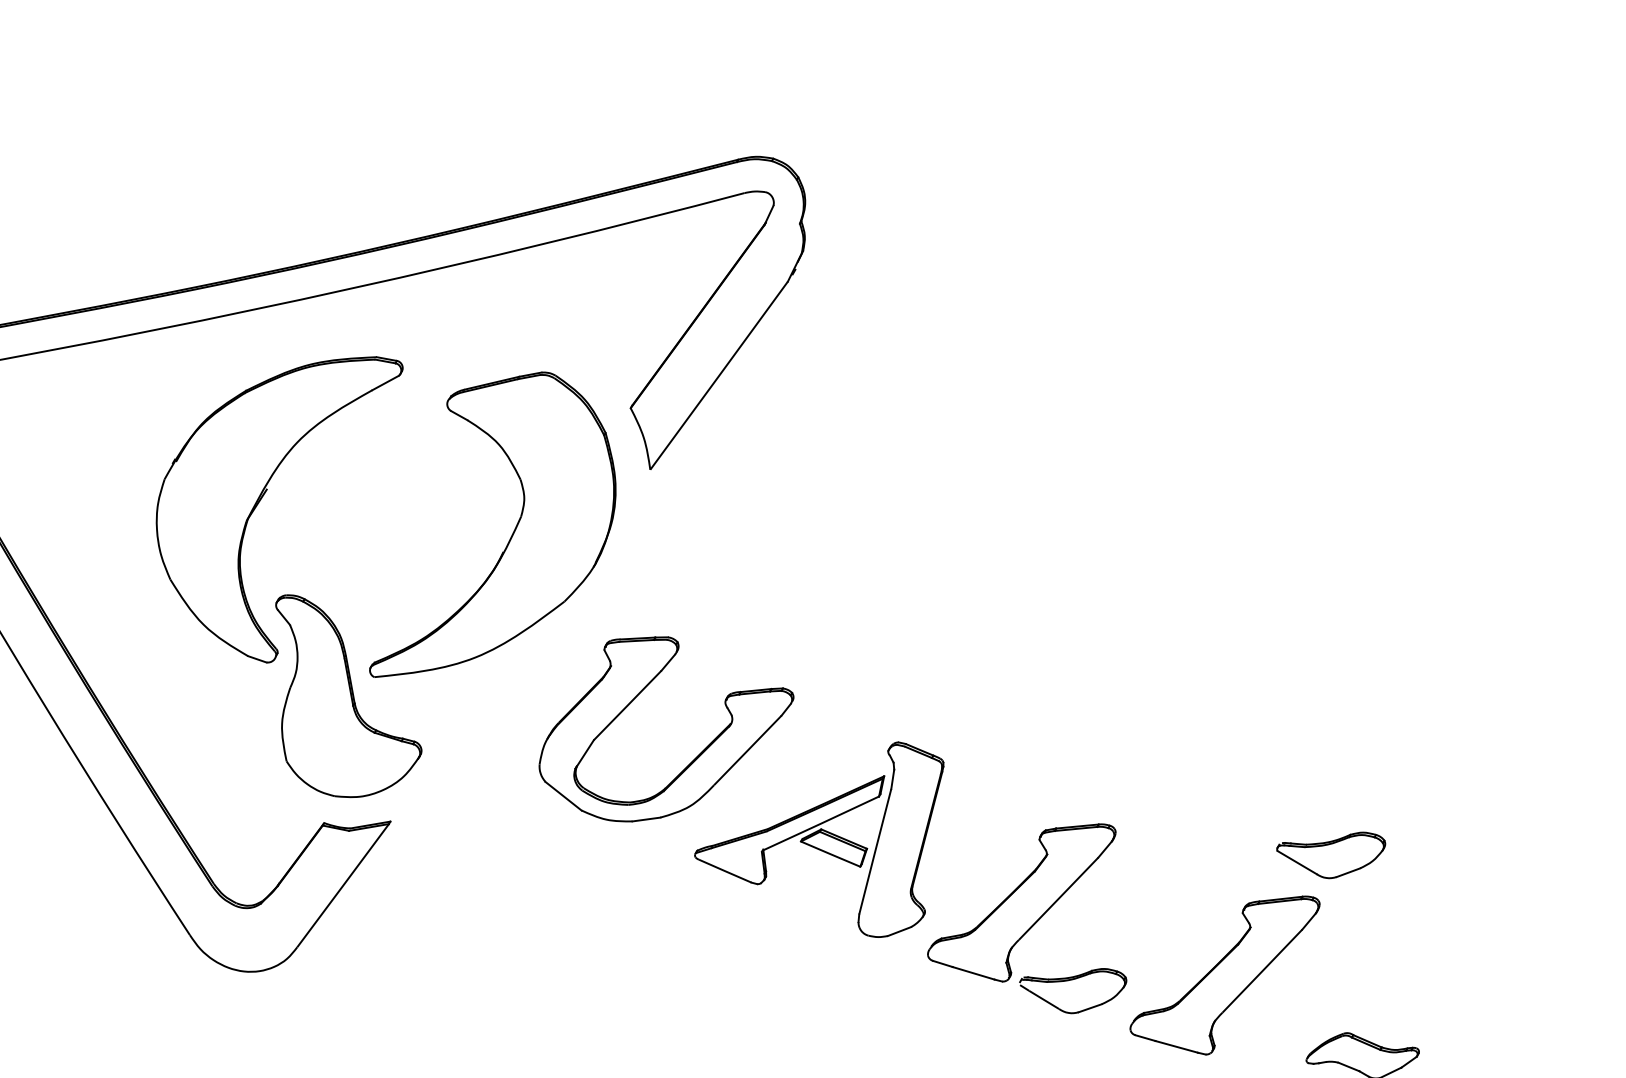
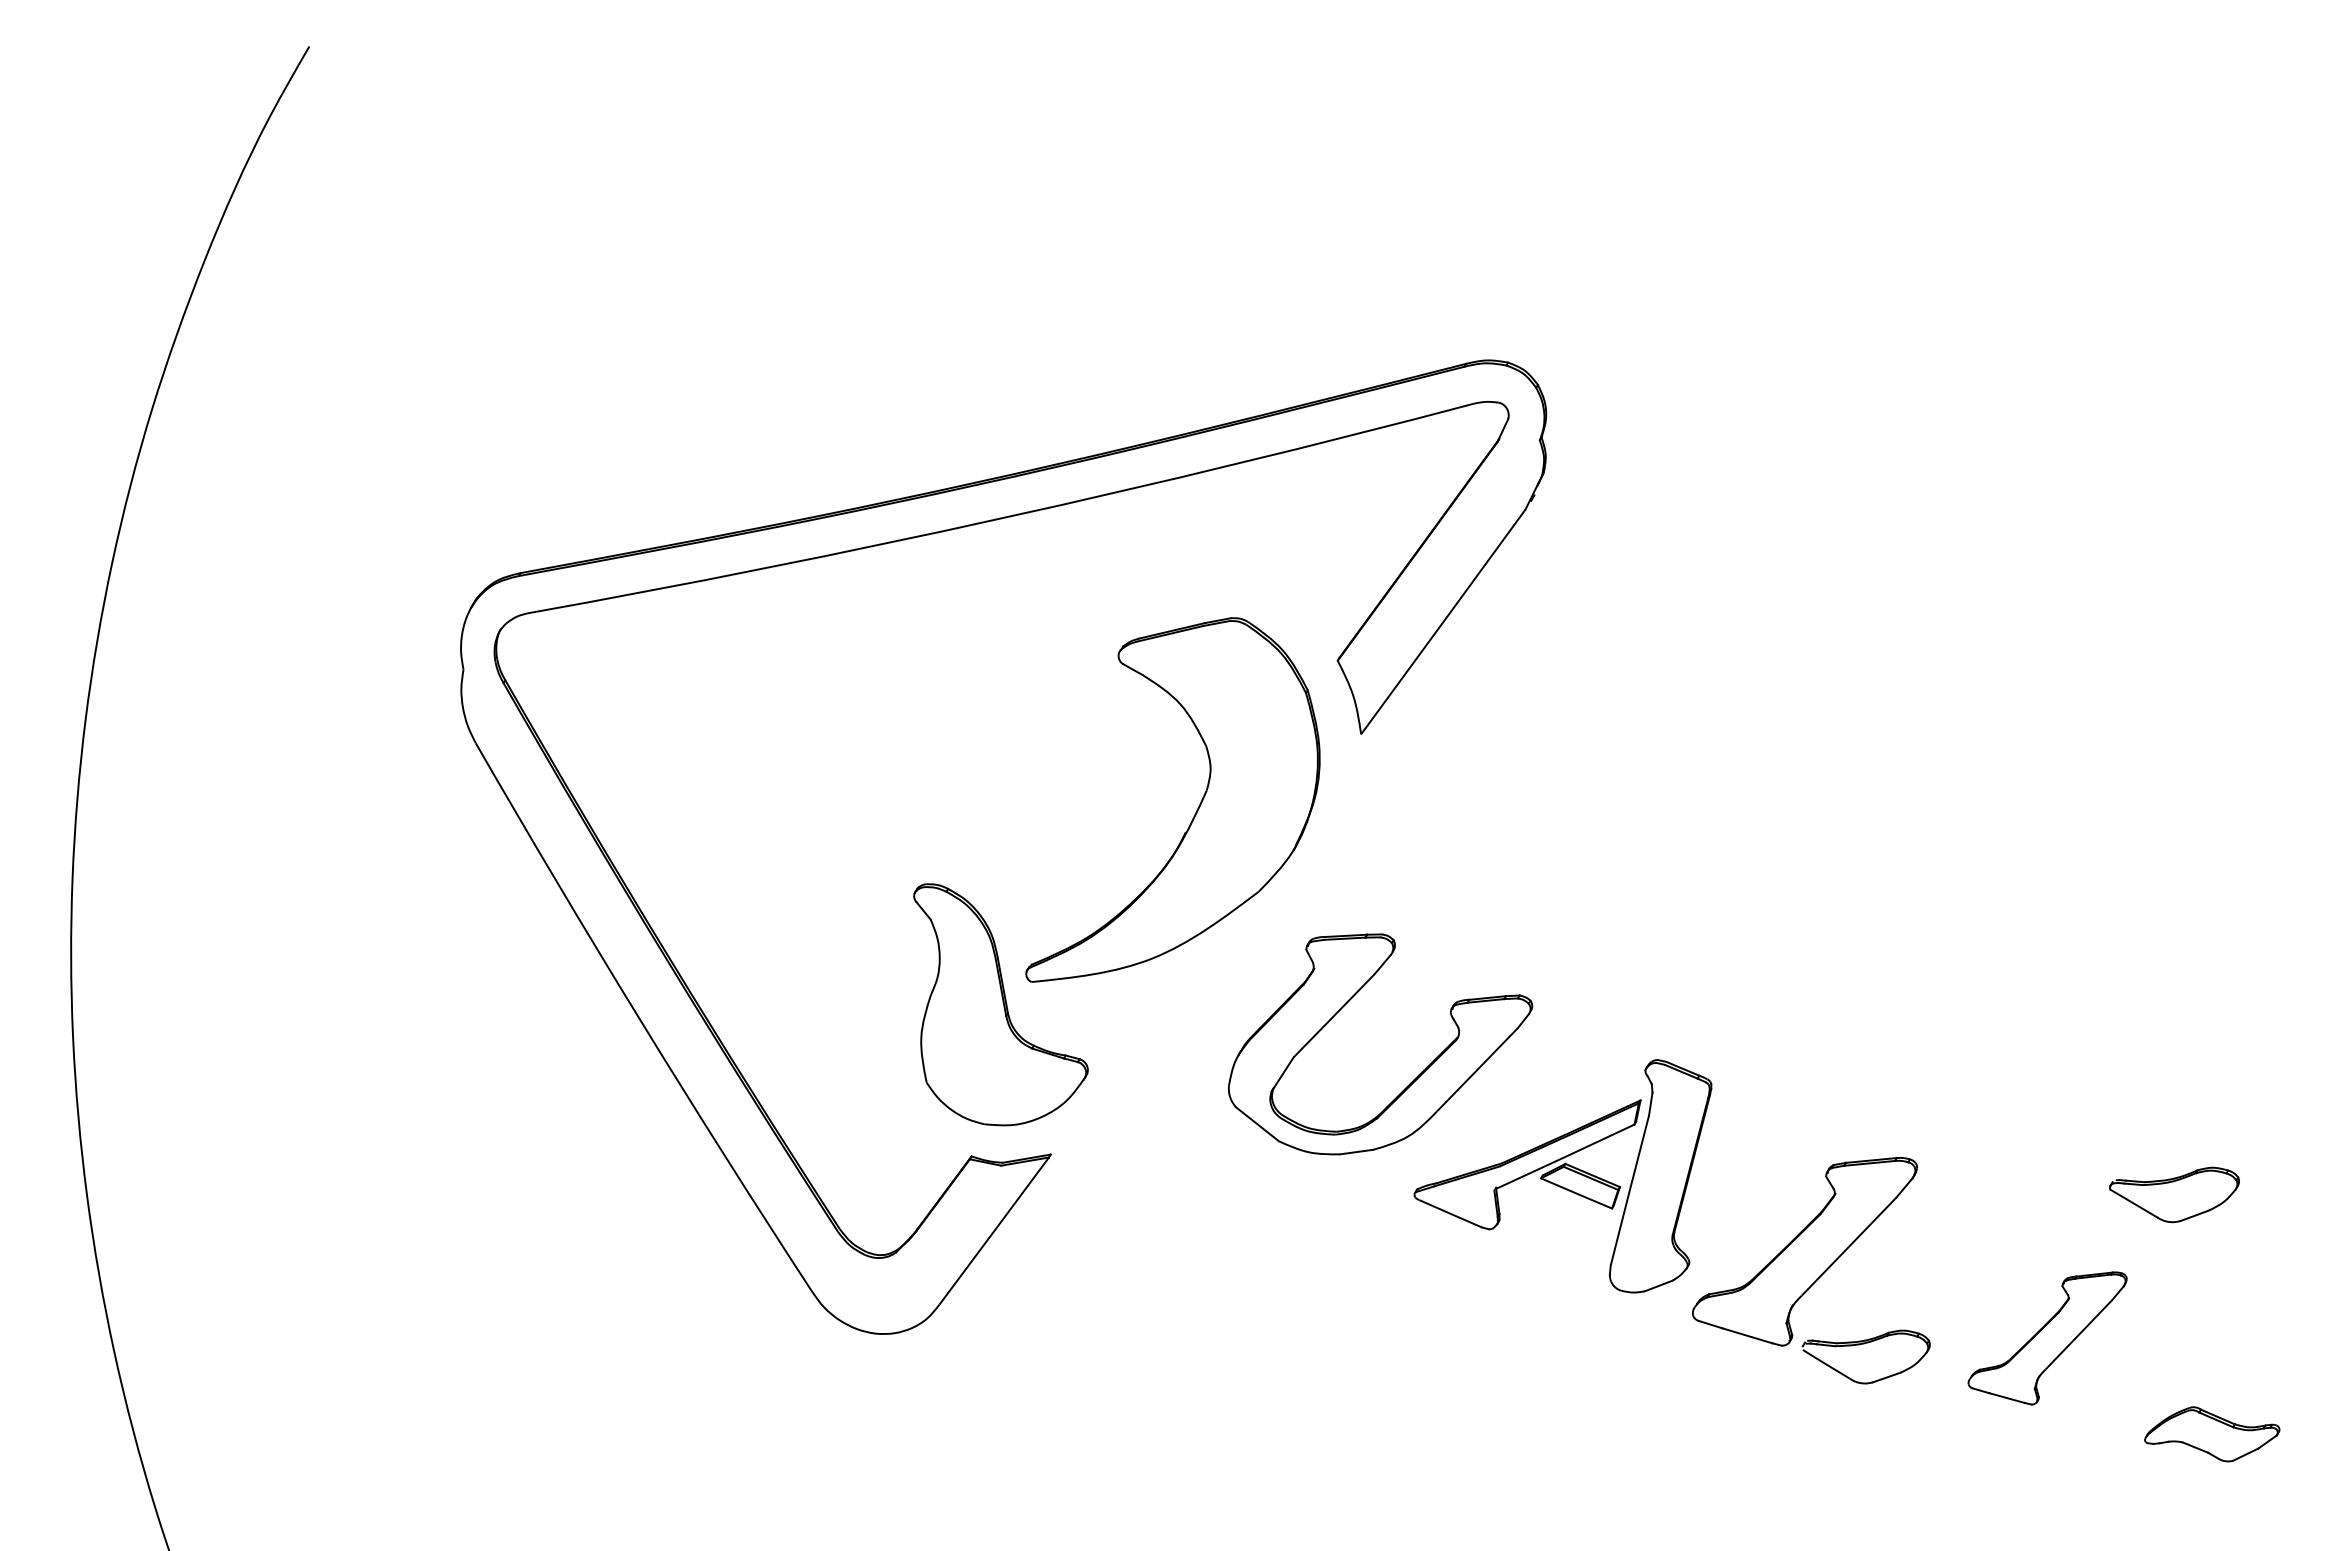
part: (261, 500) -> (896, 770), removed
part: (1224, 975) -> (2047, 1338), size x0.7

